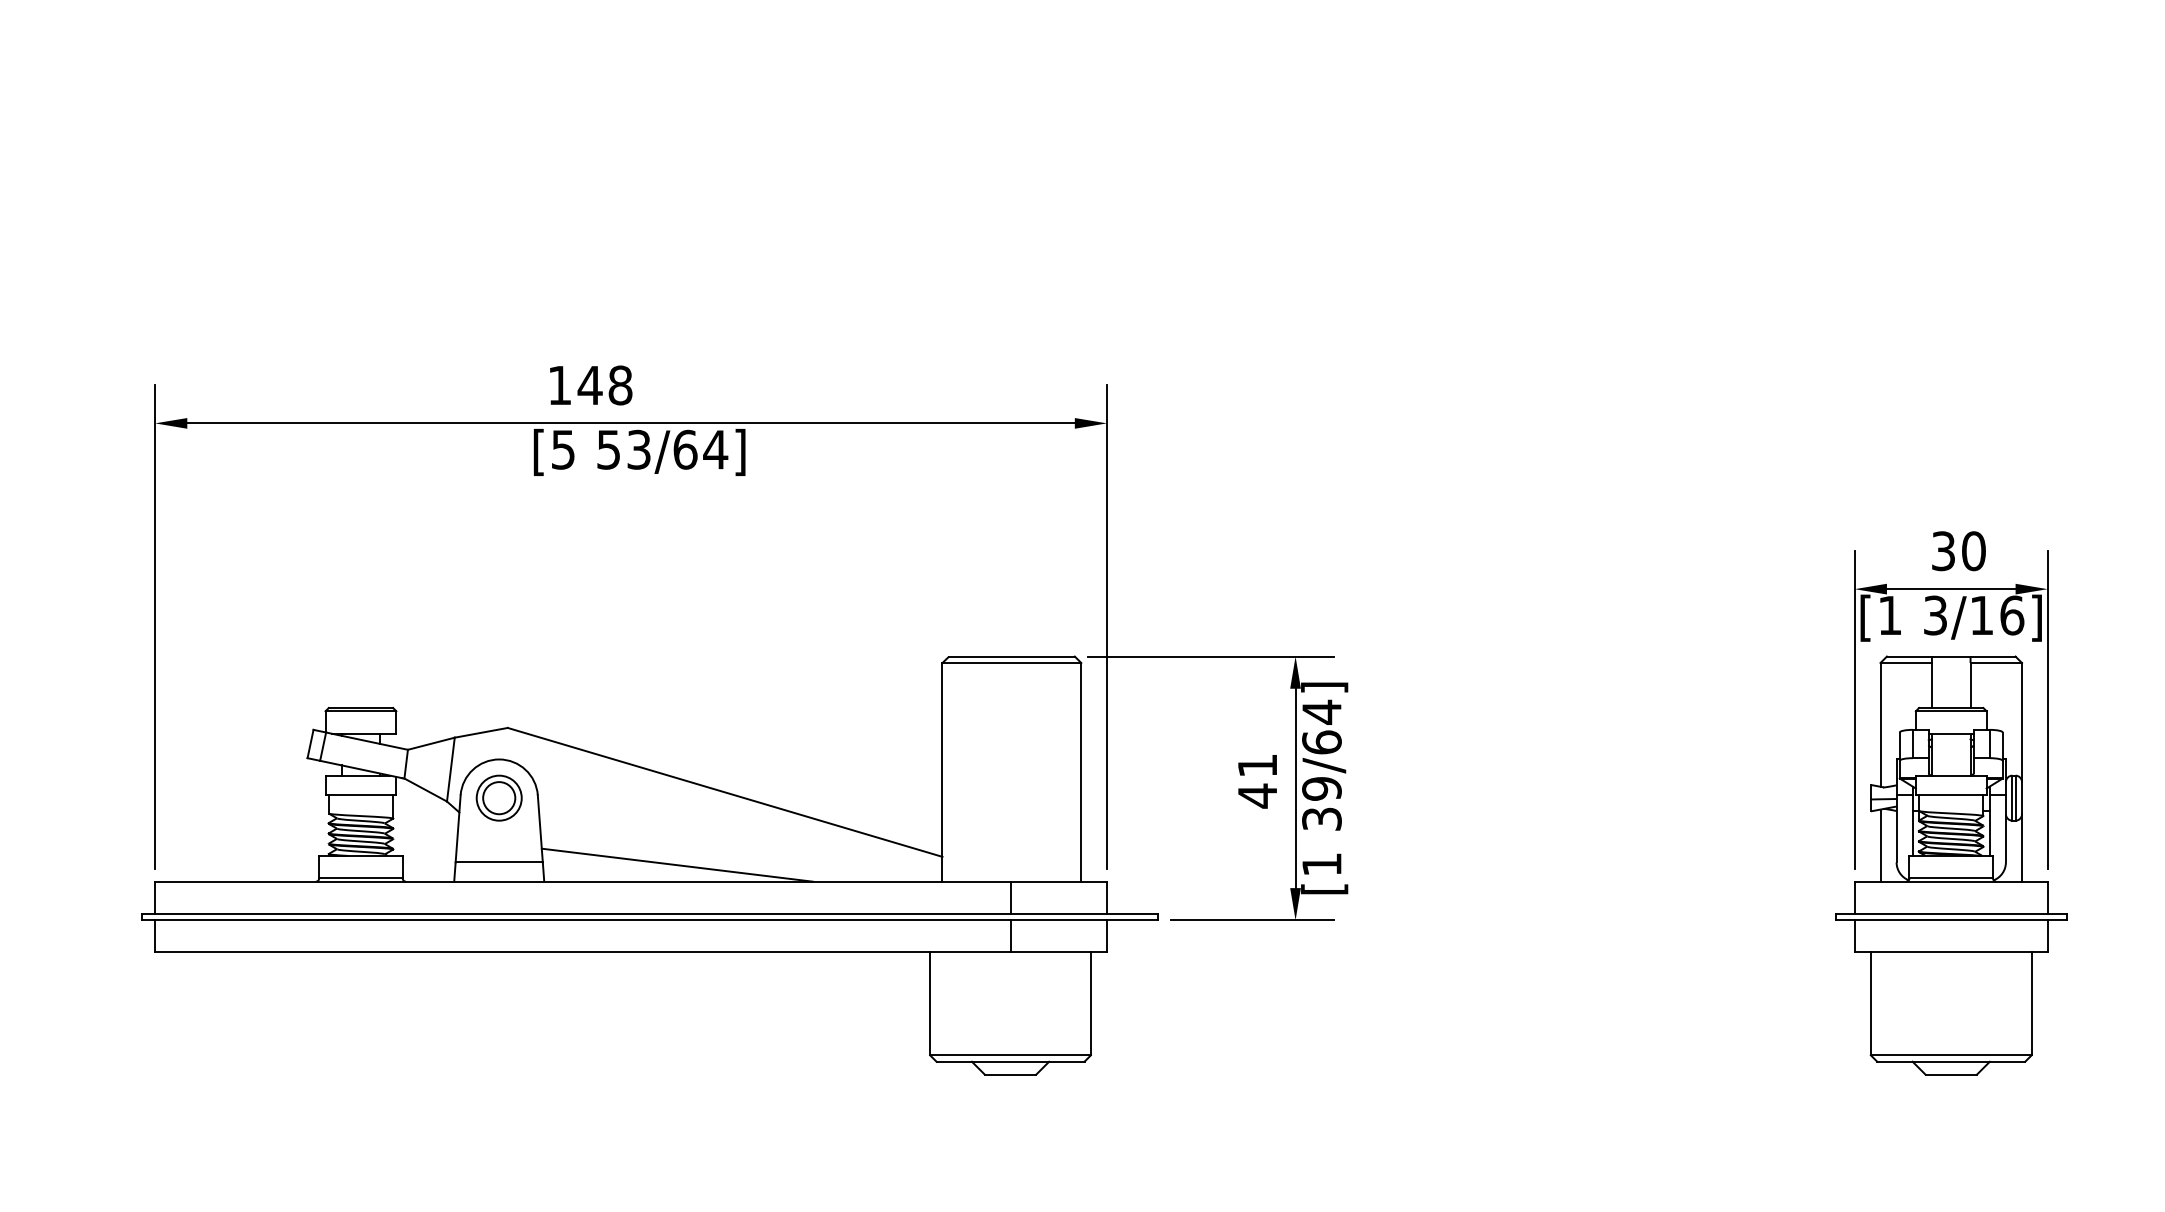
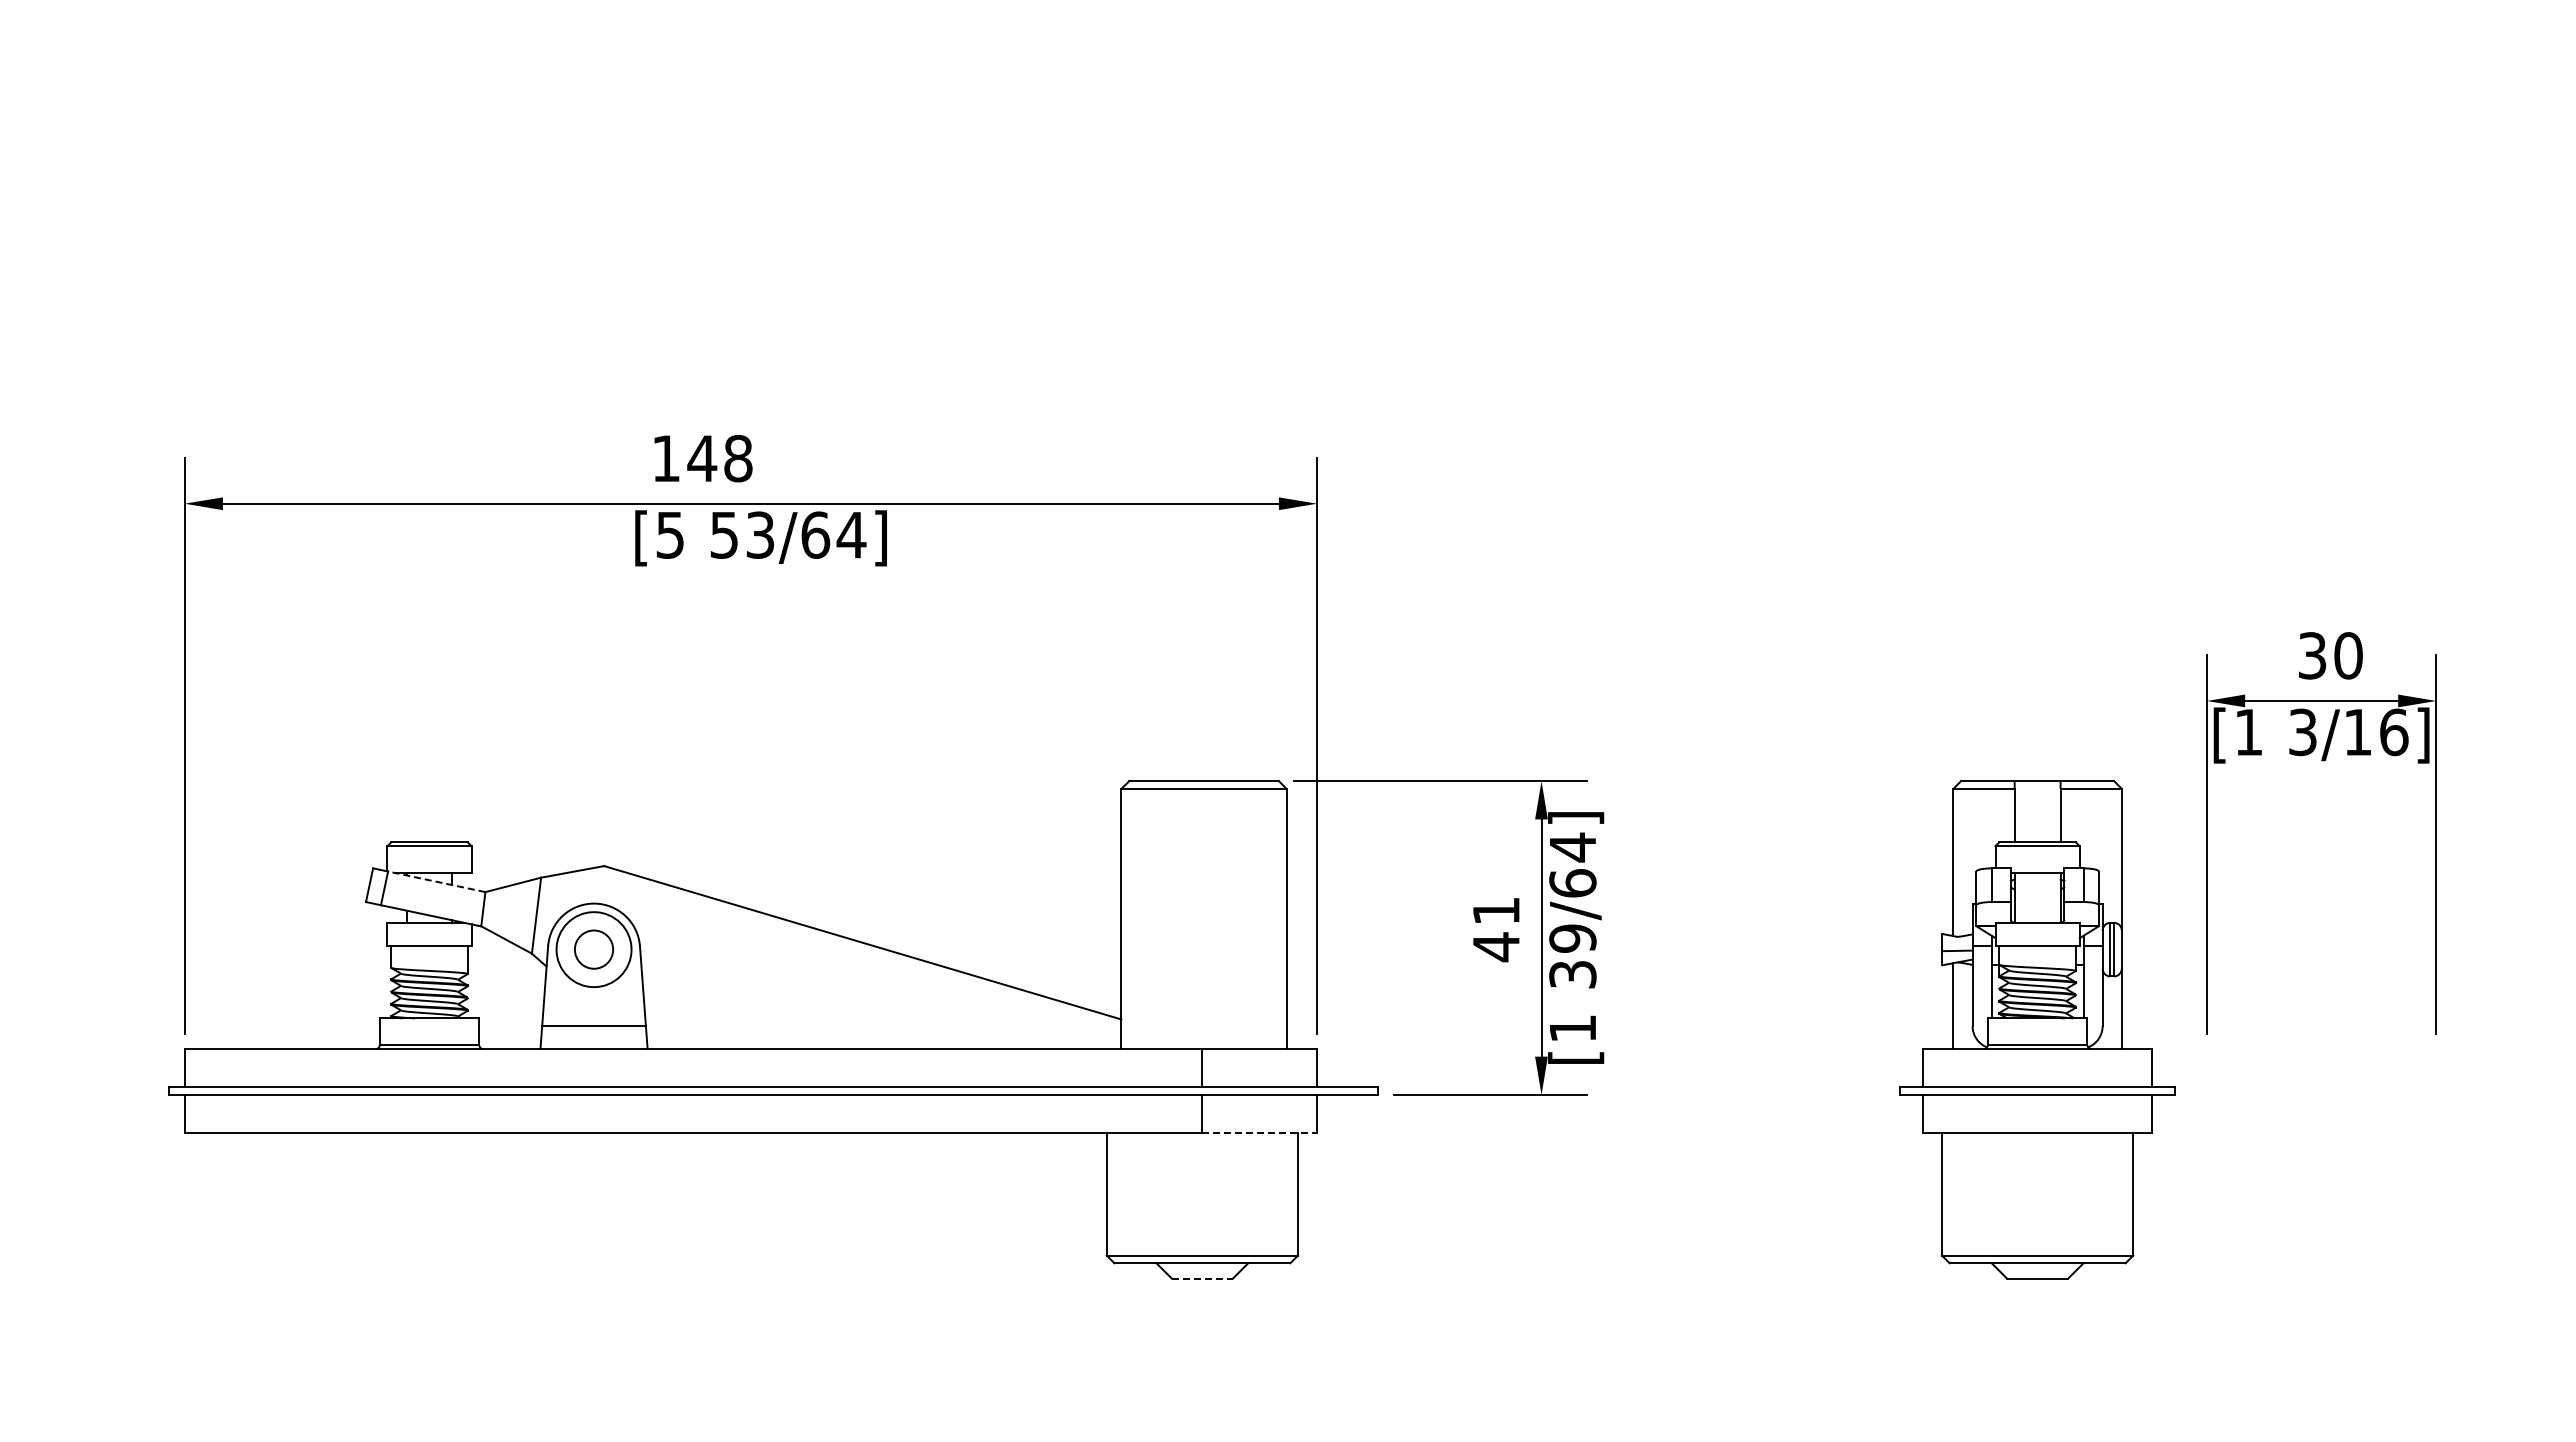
line: (366, 740) -> (436, 881), solid -> dashed
circle: (498, 798) -> (593, 949), size x1.4
line: (676, 864) -> (805, 1028), removed
part: (1951, 865) -> (2037, 1029), moved
line: (1059, 952) -> (1260, 1133), solid -> dashed
line: (1010, 1074) -> (1202, 1278), solid -> dashed

